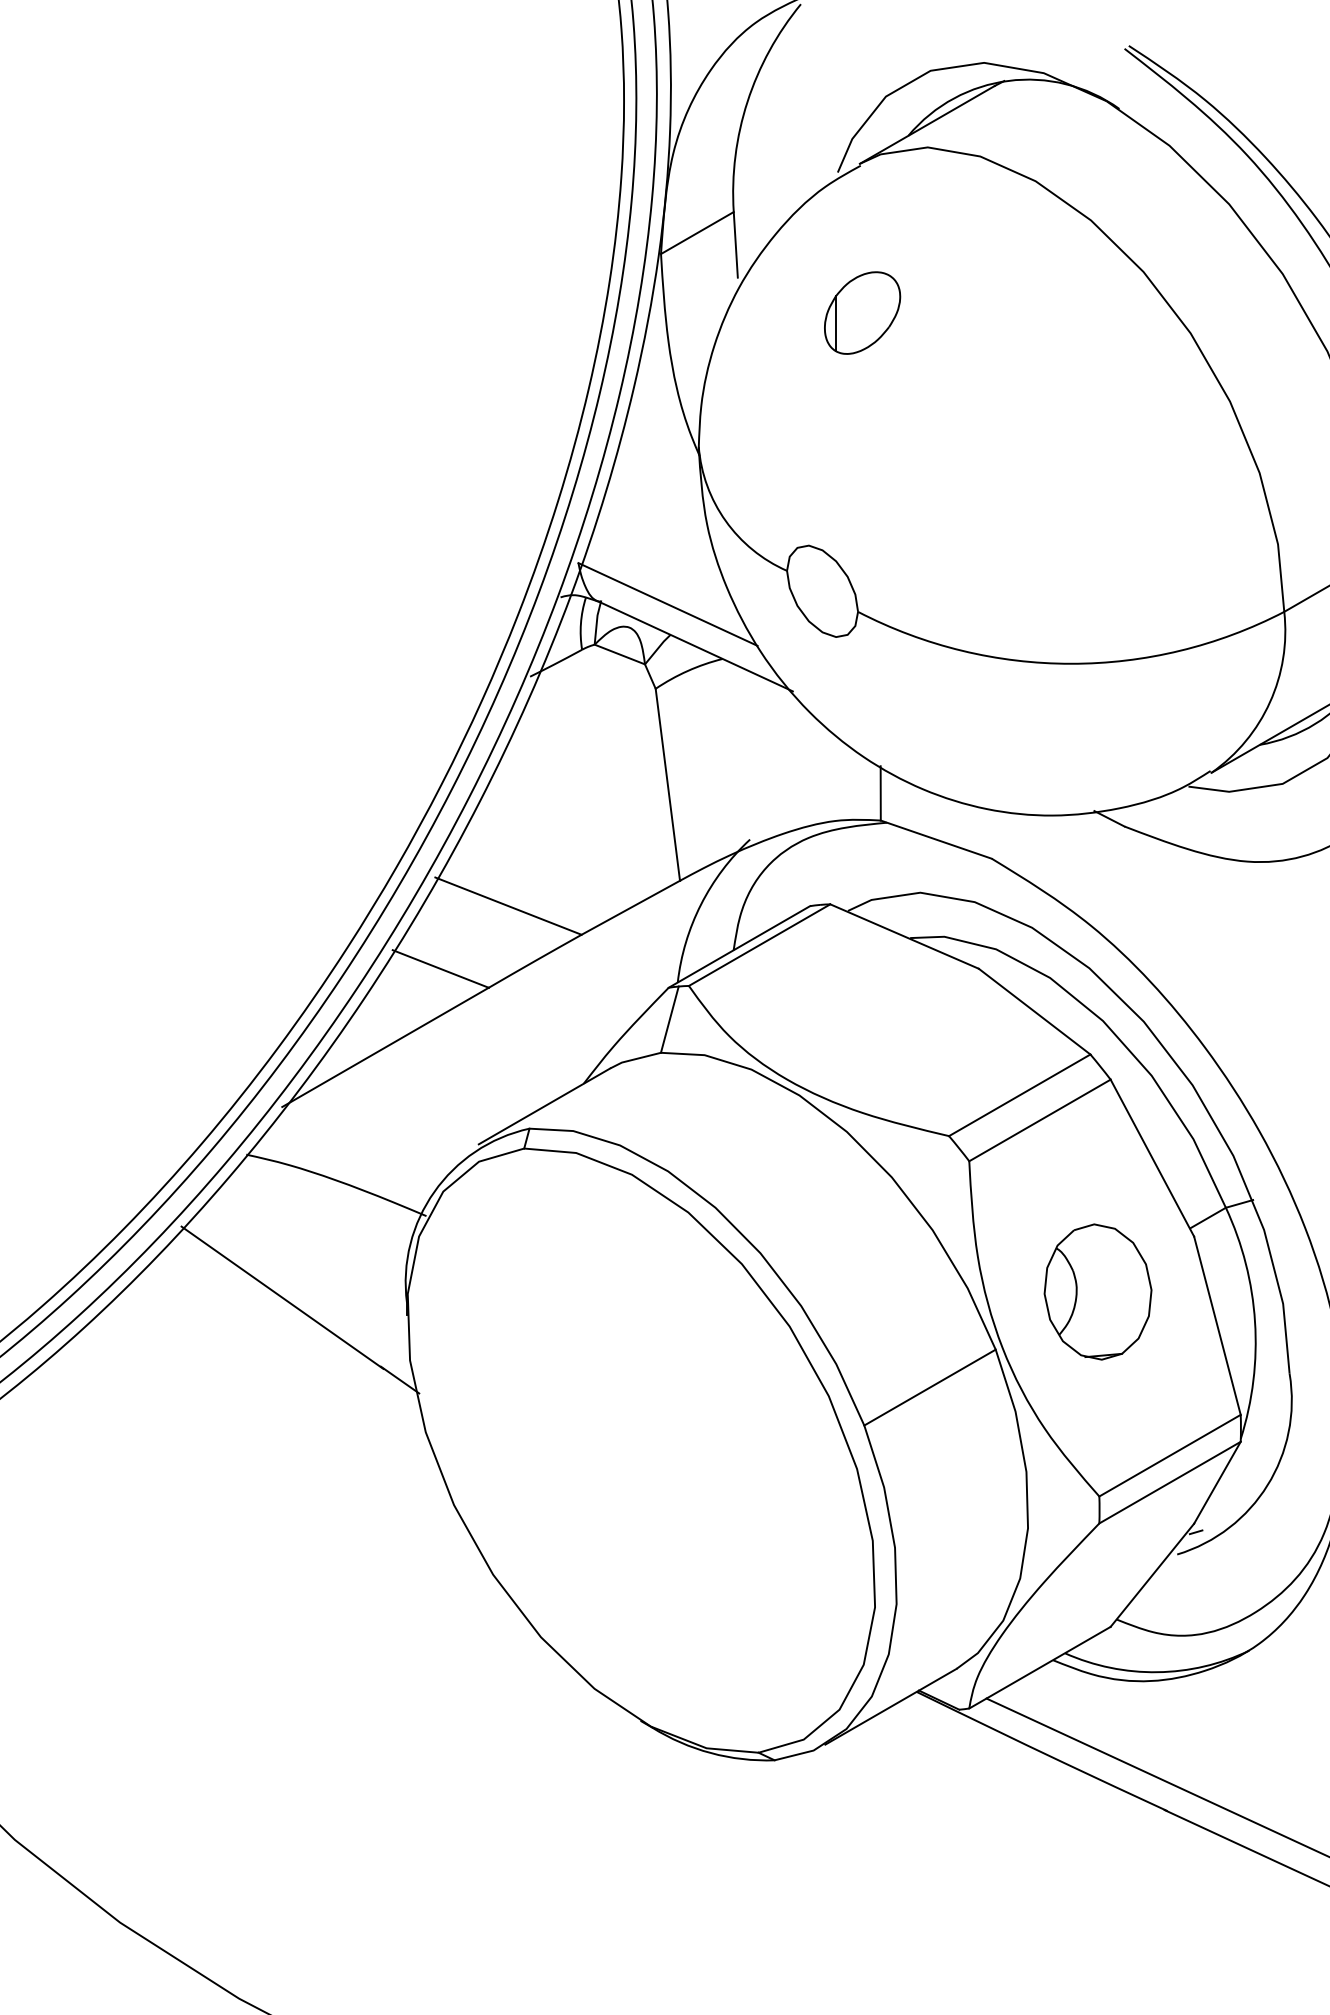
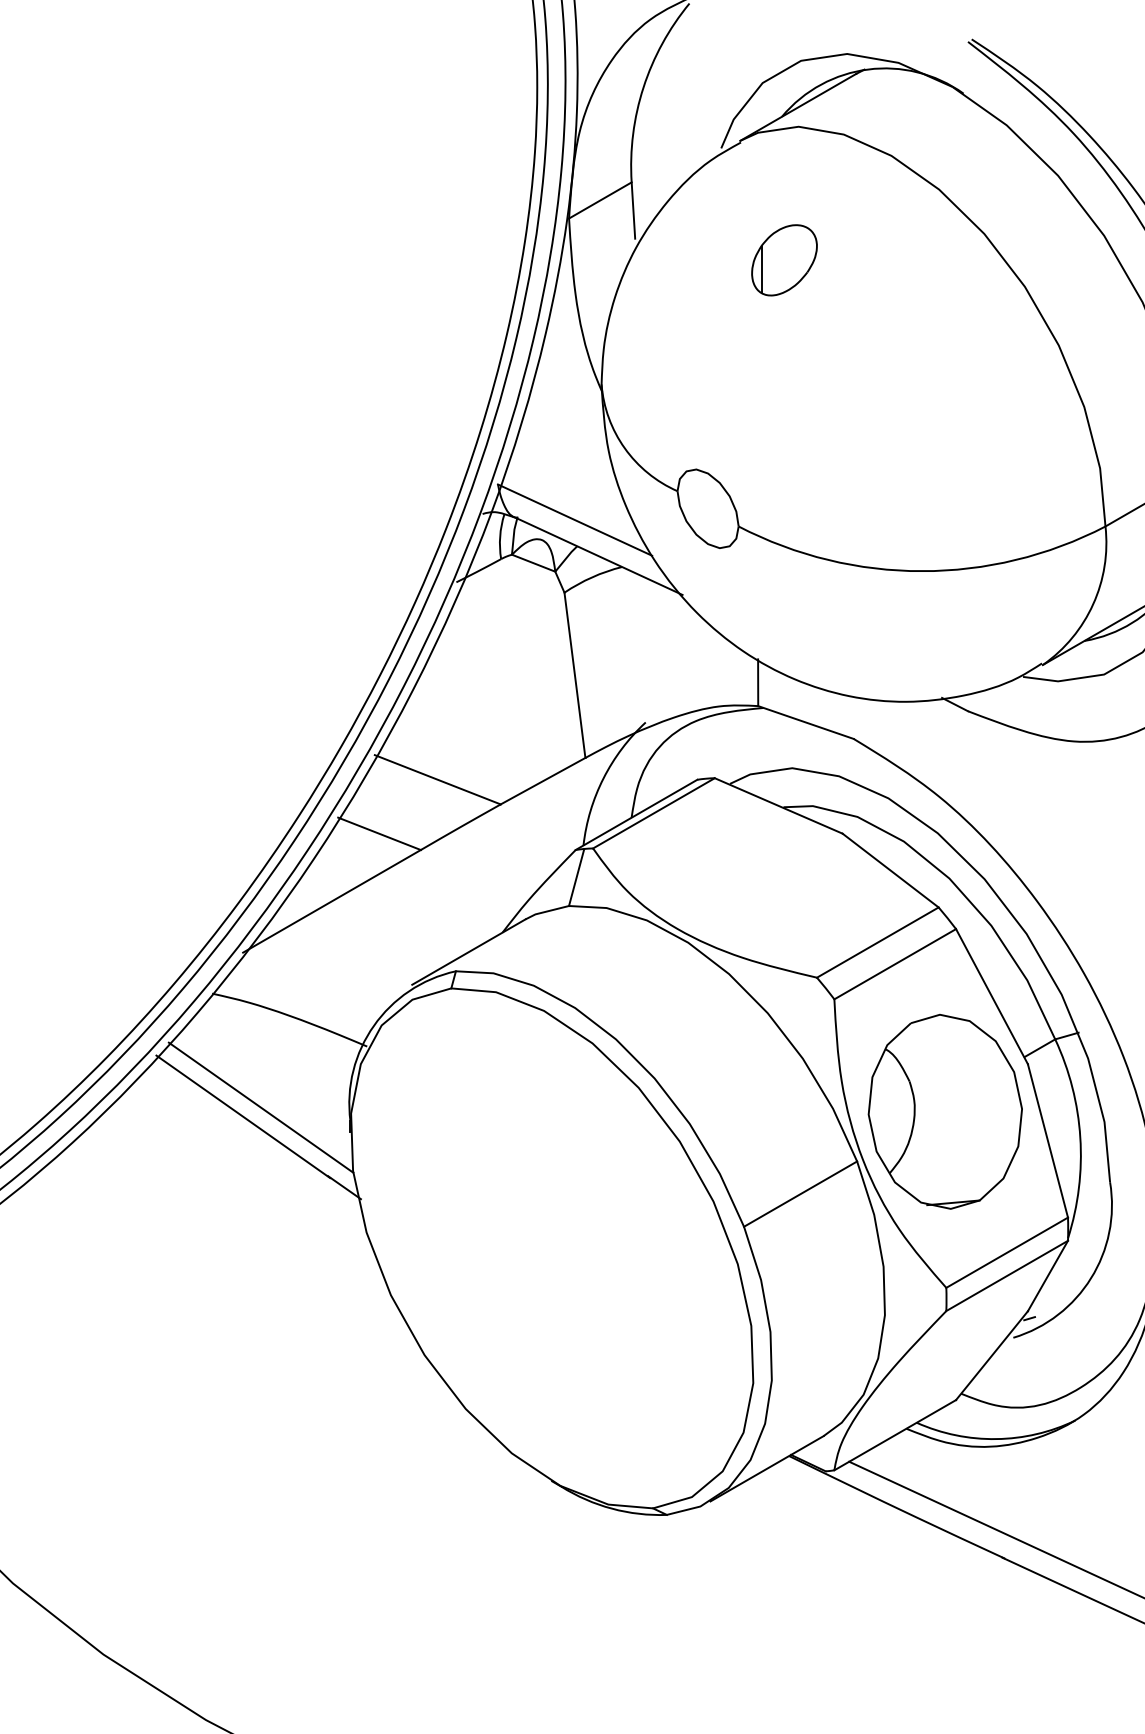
part: (862, 313) -> (784, 260), moved
line: (302, 1286) -> (260, 1107), added
part: (1097, 1291) -> (944, 1111), size x1.67

